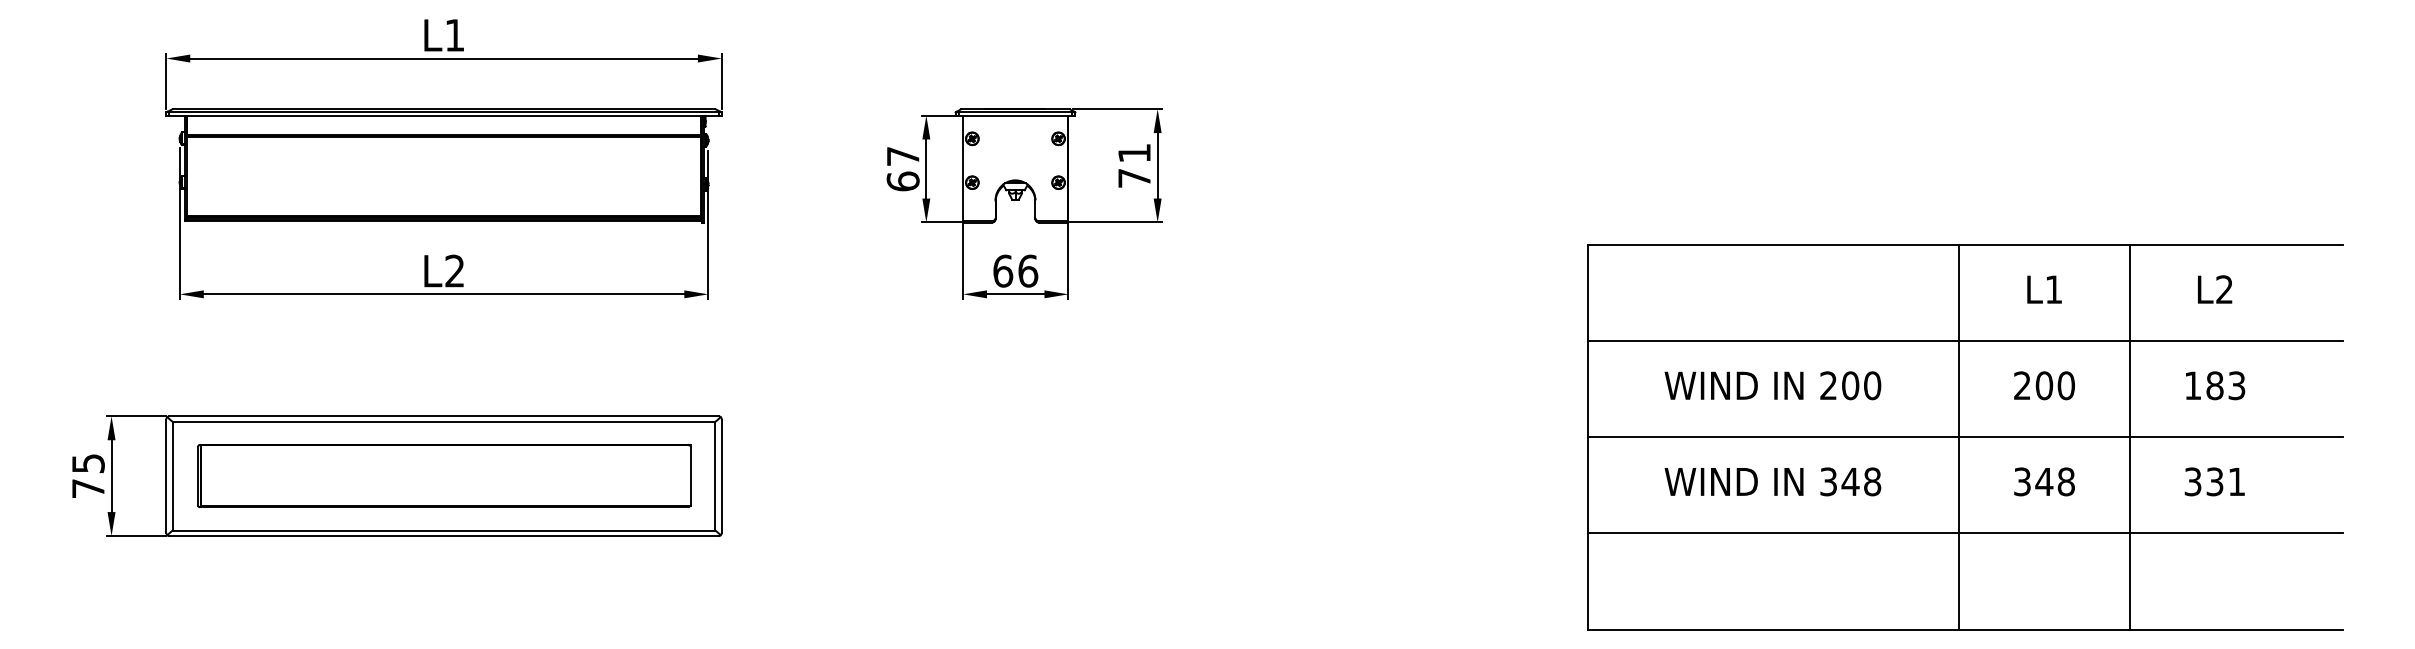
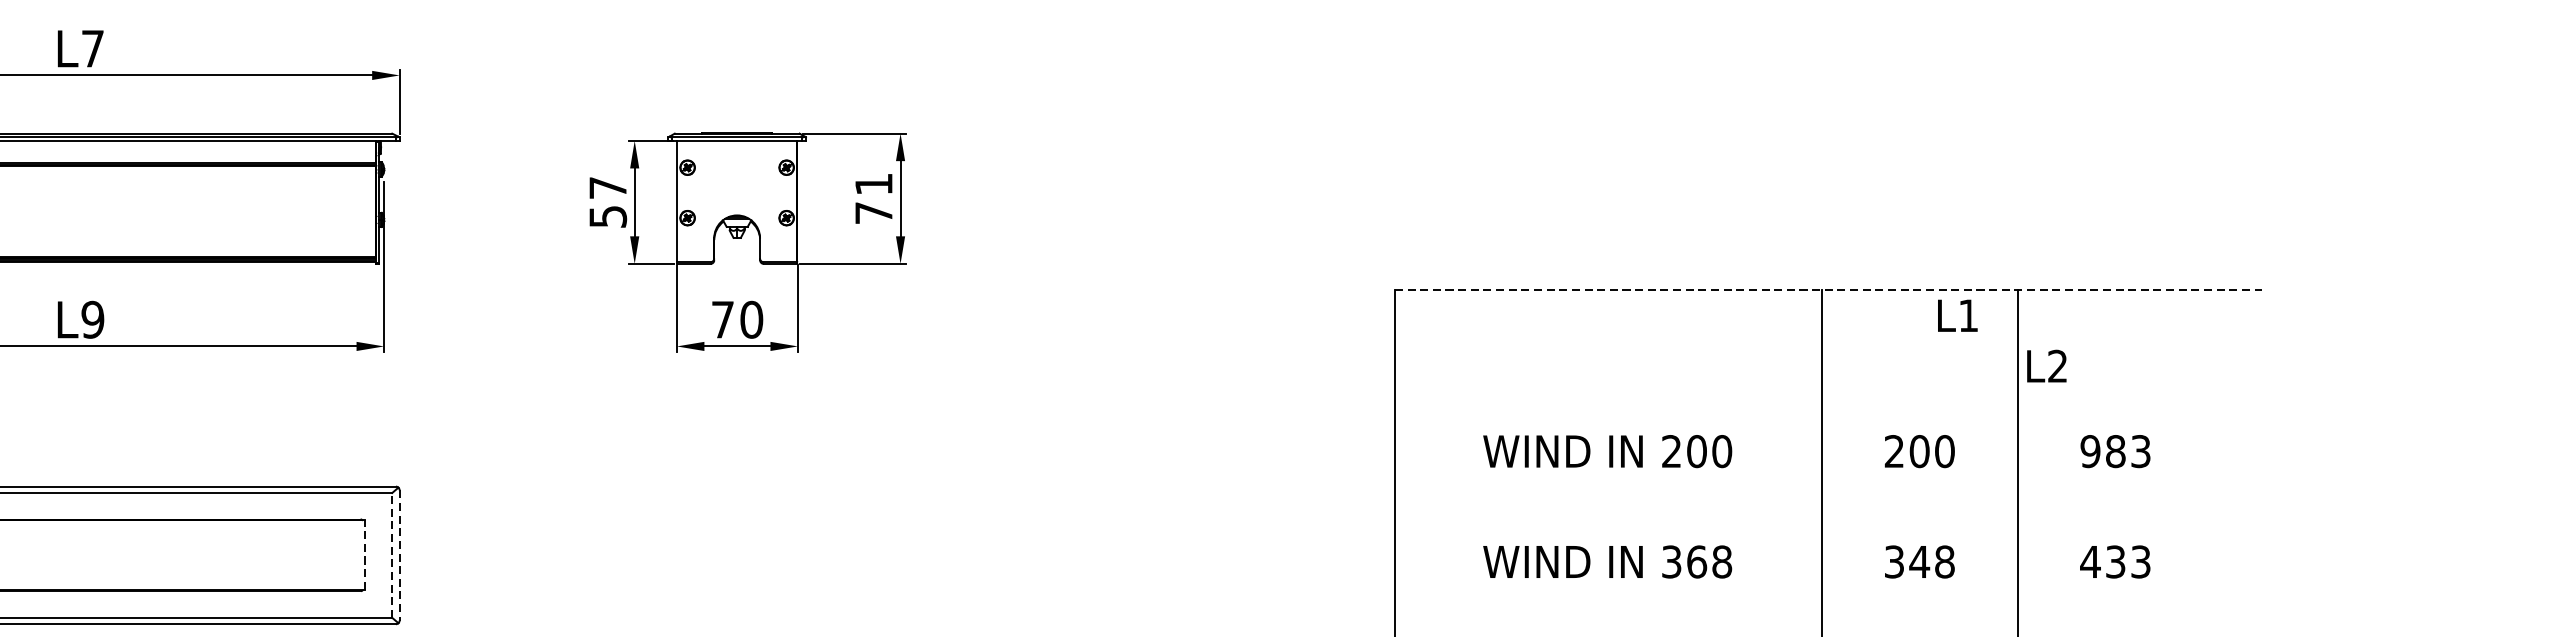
text: (454, 35) -> (92, 48), L1 -> L7
text: (902, 181) -> (607, 216), 67 -> 57
line: (1965, 245) -> (1829, 290), solid -> dashed
text: (454, 270) -> (92, 319), L2 -> L9
text: (1015, 270) -> (737, 319), 66 -> 70
text: (2044, 289) -> (1957, 315), moved
text: (2215, 289) -> (2047, 366), moved
line: (1964, 341) -> (1827, 400), removed
text: (2192, 385) -> (2089, 451), 183 -> 983
line: (1964, 437) -> (1827, 510), removed
line: (691, 475) -> (364, 554), solid -> dashed
line: (715, 475) -> (392, 554), solid -> dashed
line: (721, 476) -> (399, 555), solid -> dashed
text: (1850, 481) -> (1696, 561), 348 -> 368
text: (2214, 481) -> (2115, 561), 331 -> 433
line: (1964, 533) -> (1827, 621), removed

